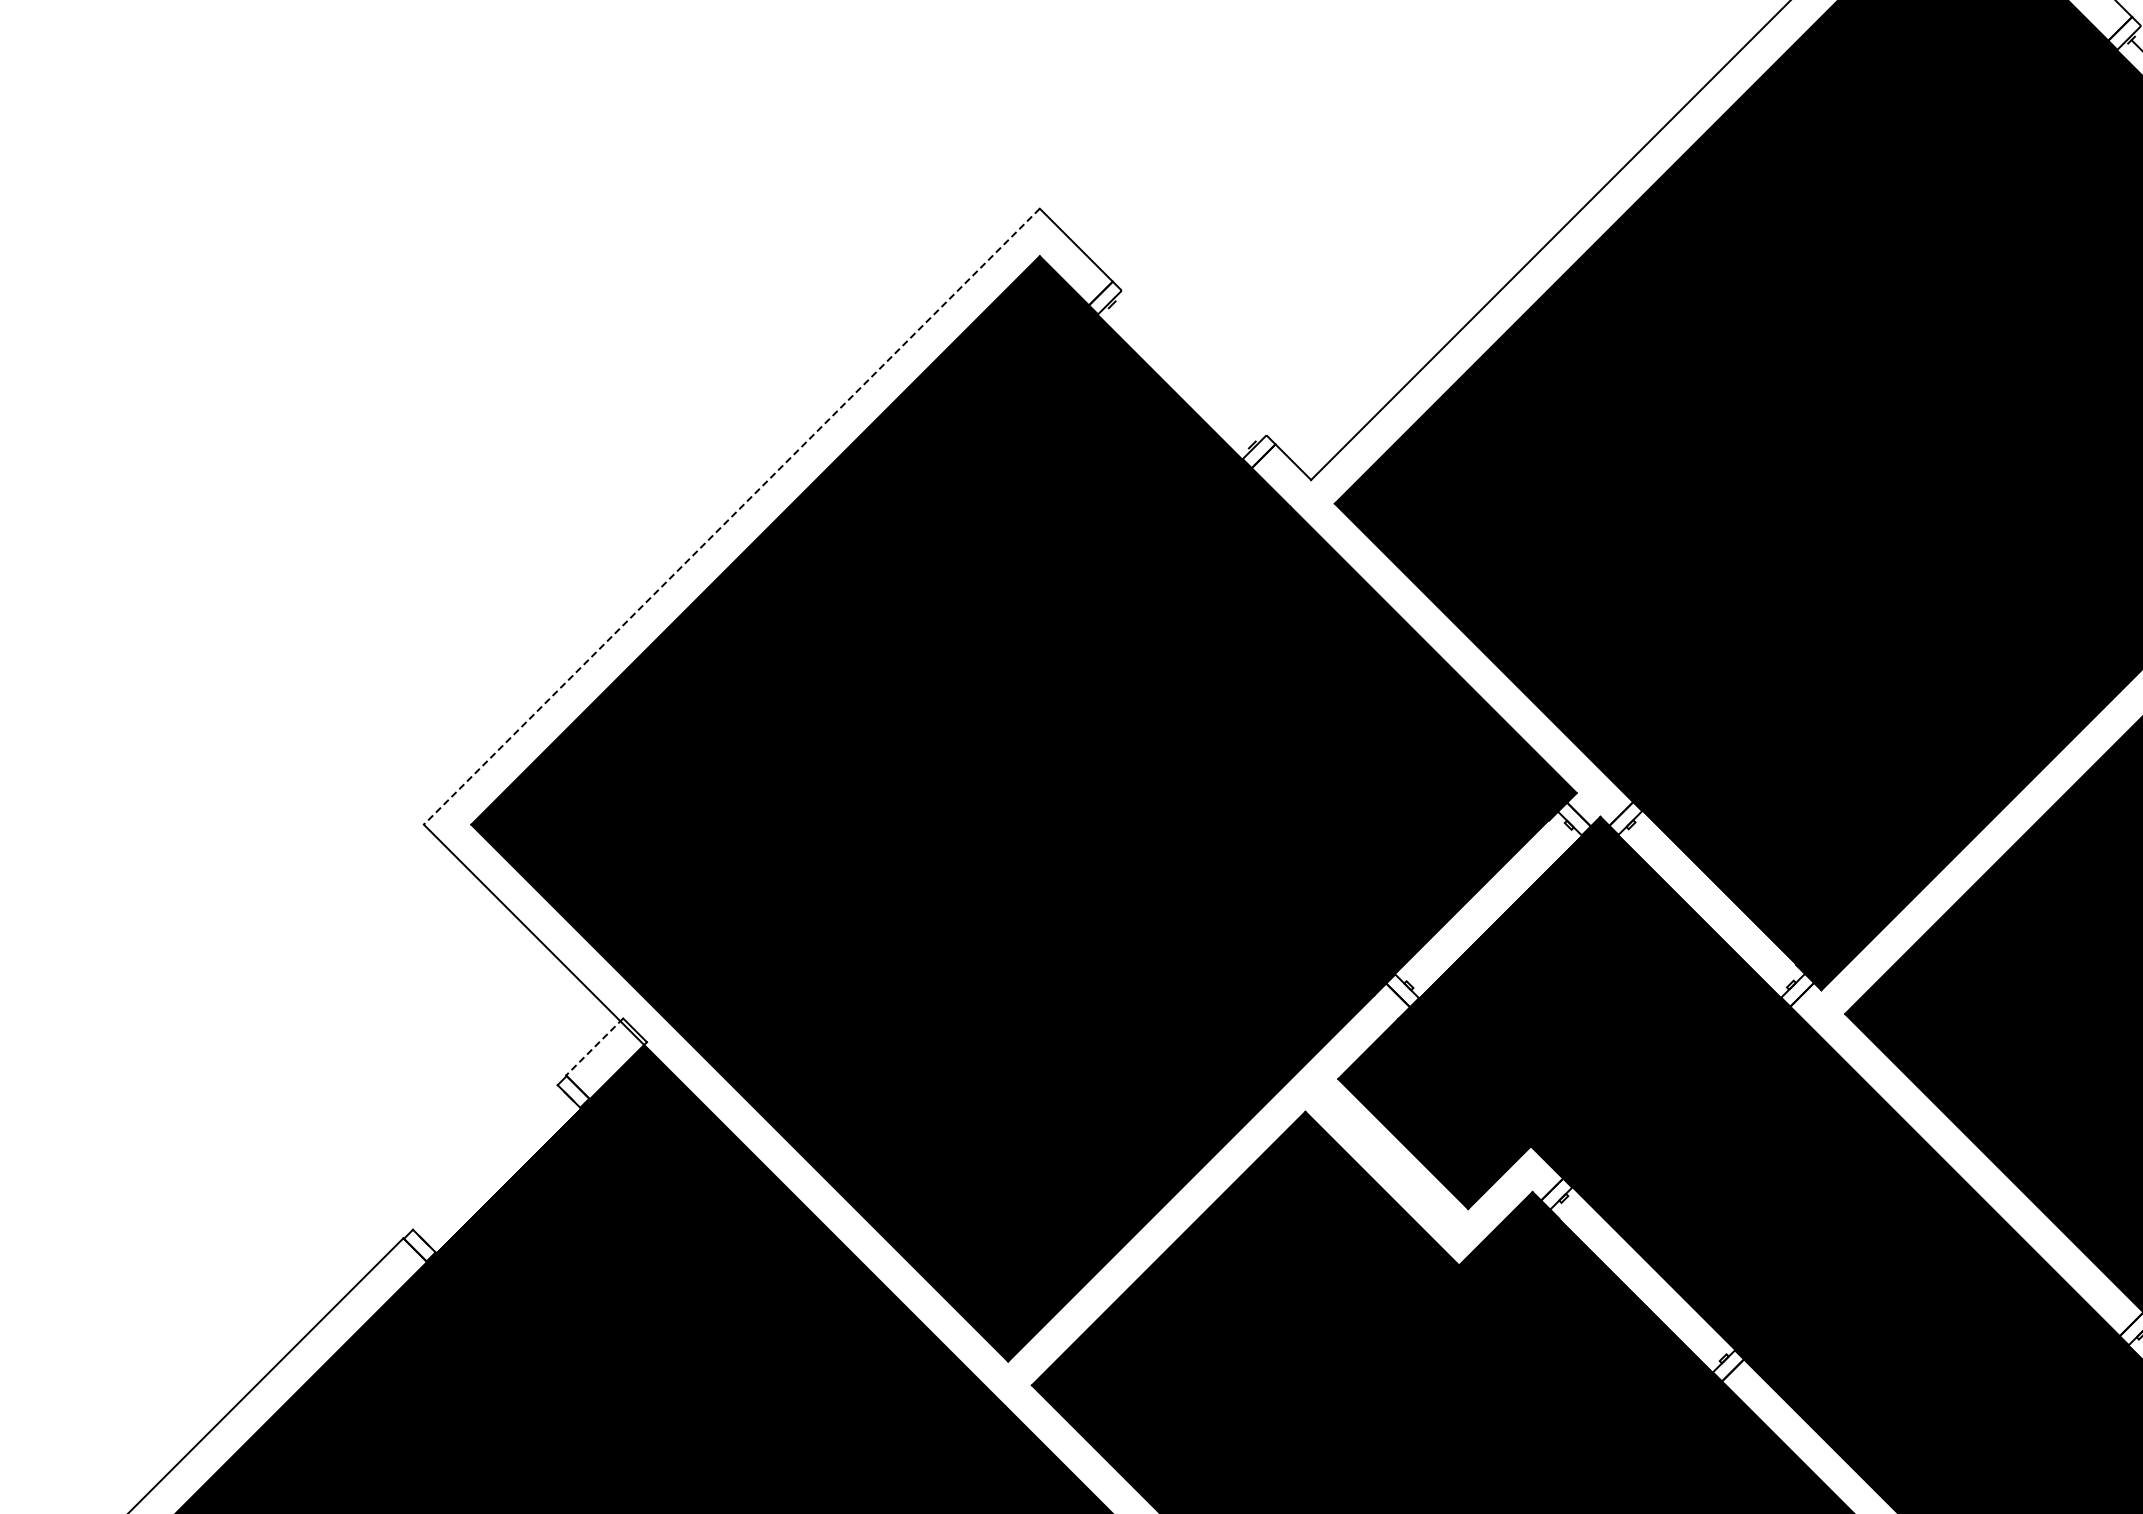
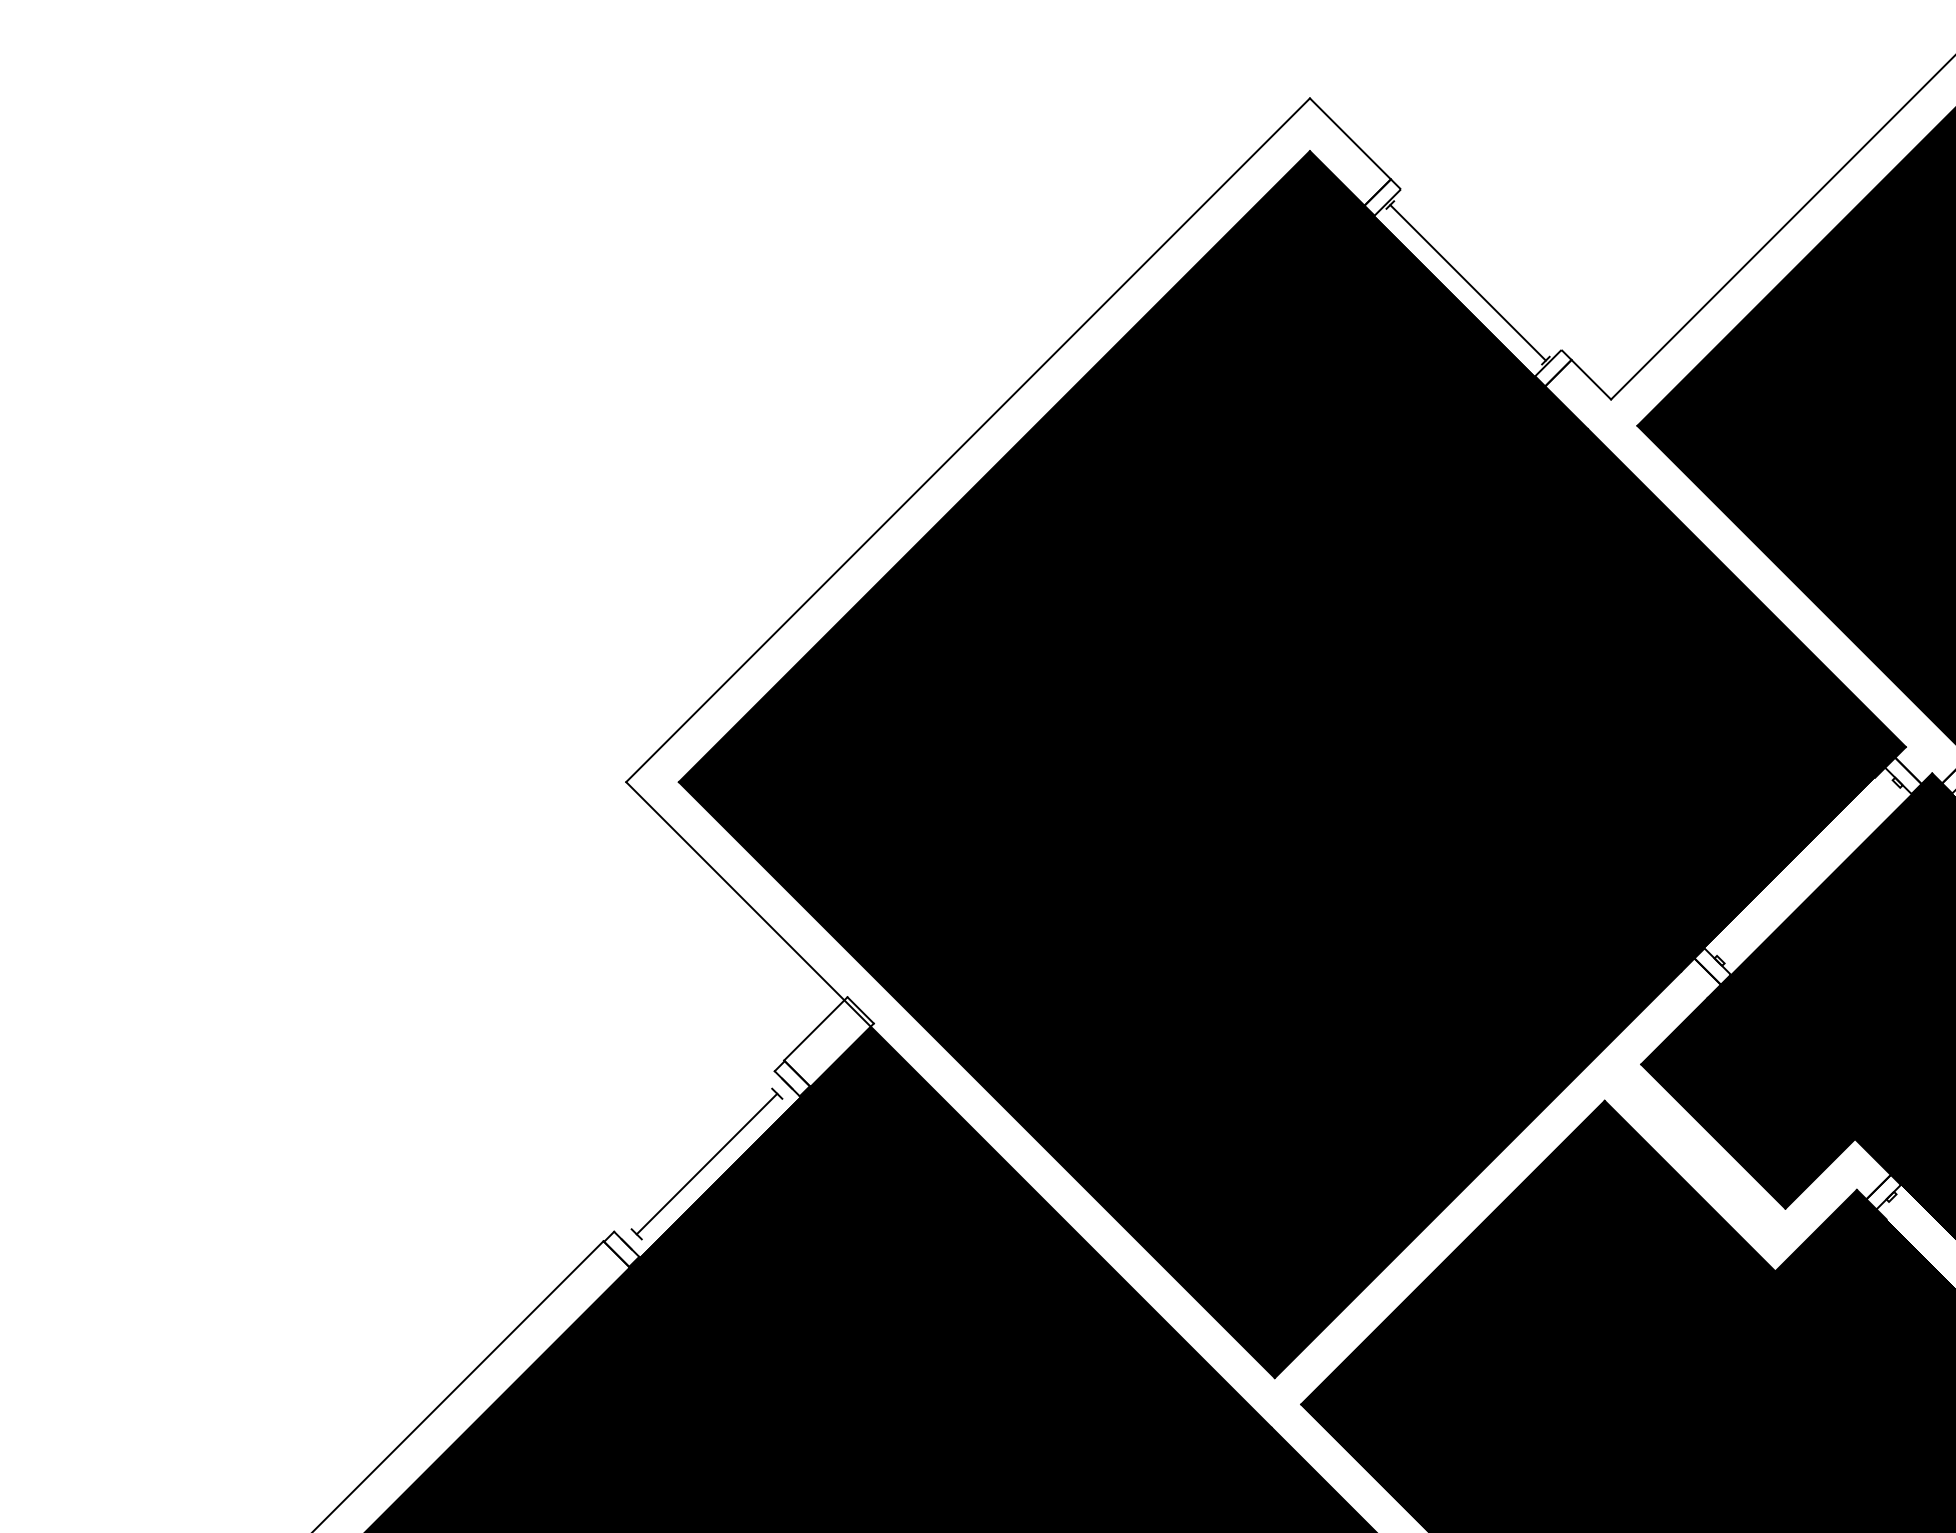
line: (1182, 374) -> (1468, 282), added
line: (731, 516) -> (967, 440), dashed -> solid
line: (594, 1047) -> (815, 1029), dashed -> solid
part: (496, 1168) -> (706, 1163), added

